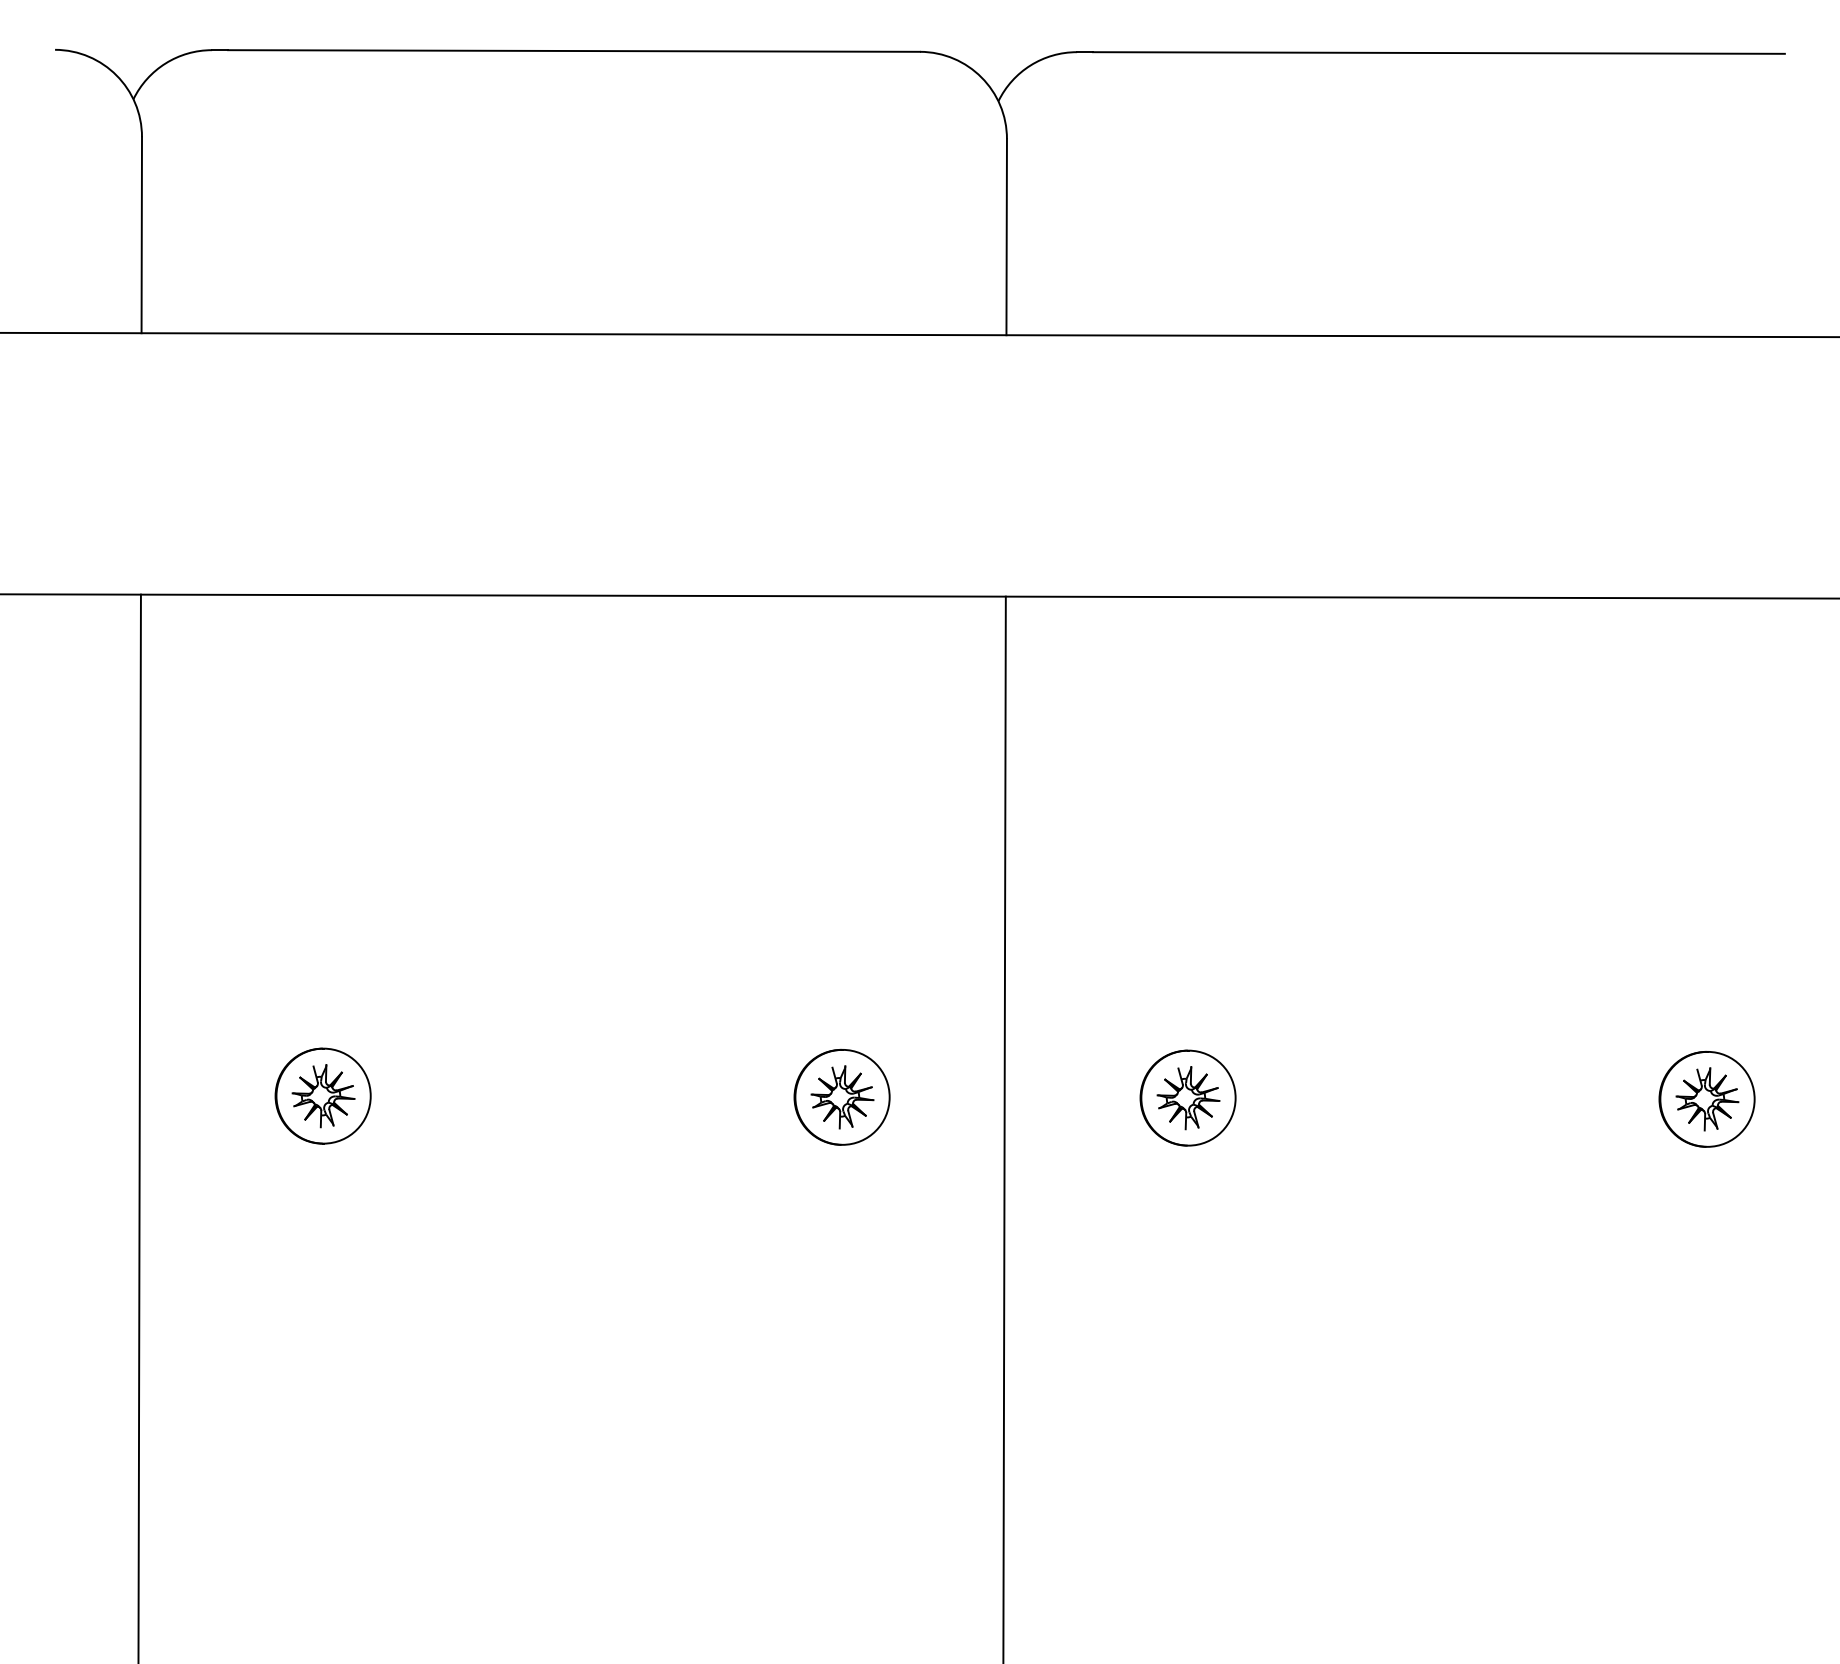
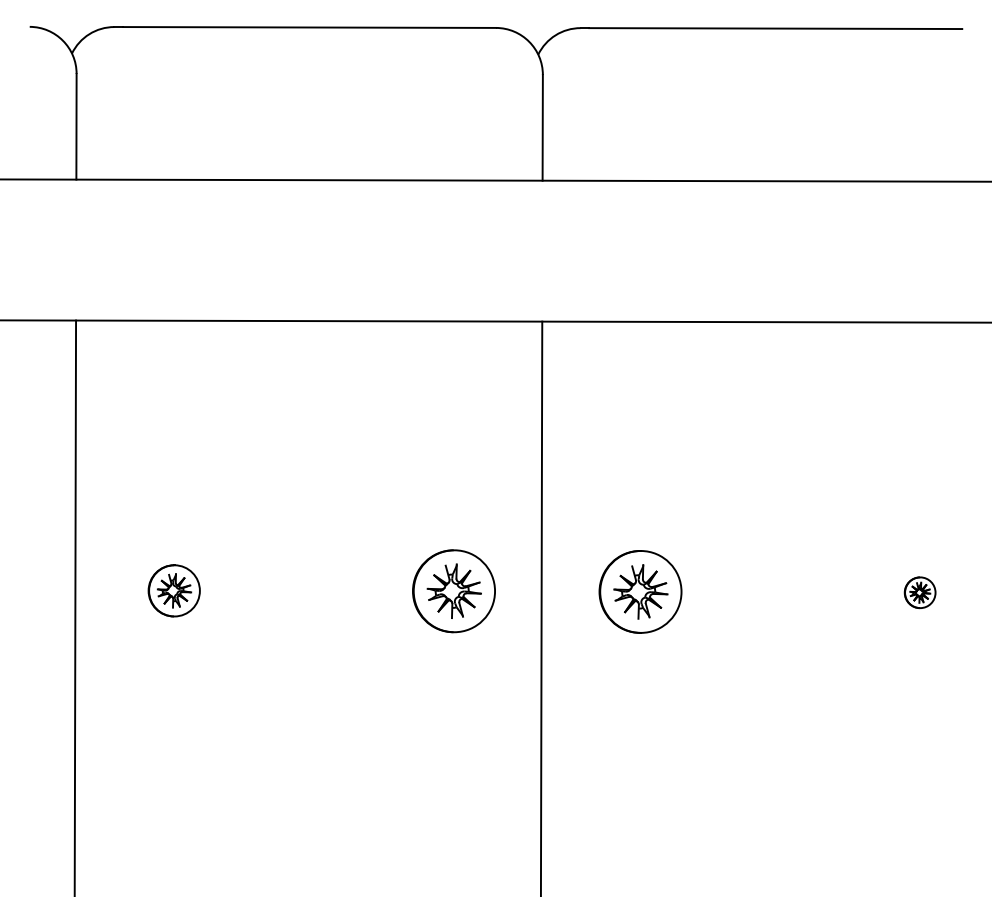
part: (841, 1097) -> (453, 591), size x1.6
part: (1188, 1097) -> (640, 591), size x1.6
part: (1705, 1099) -> (919, 592), size x0.6

